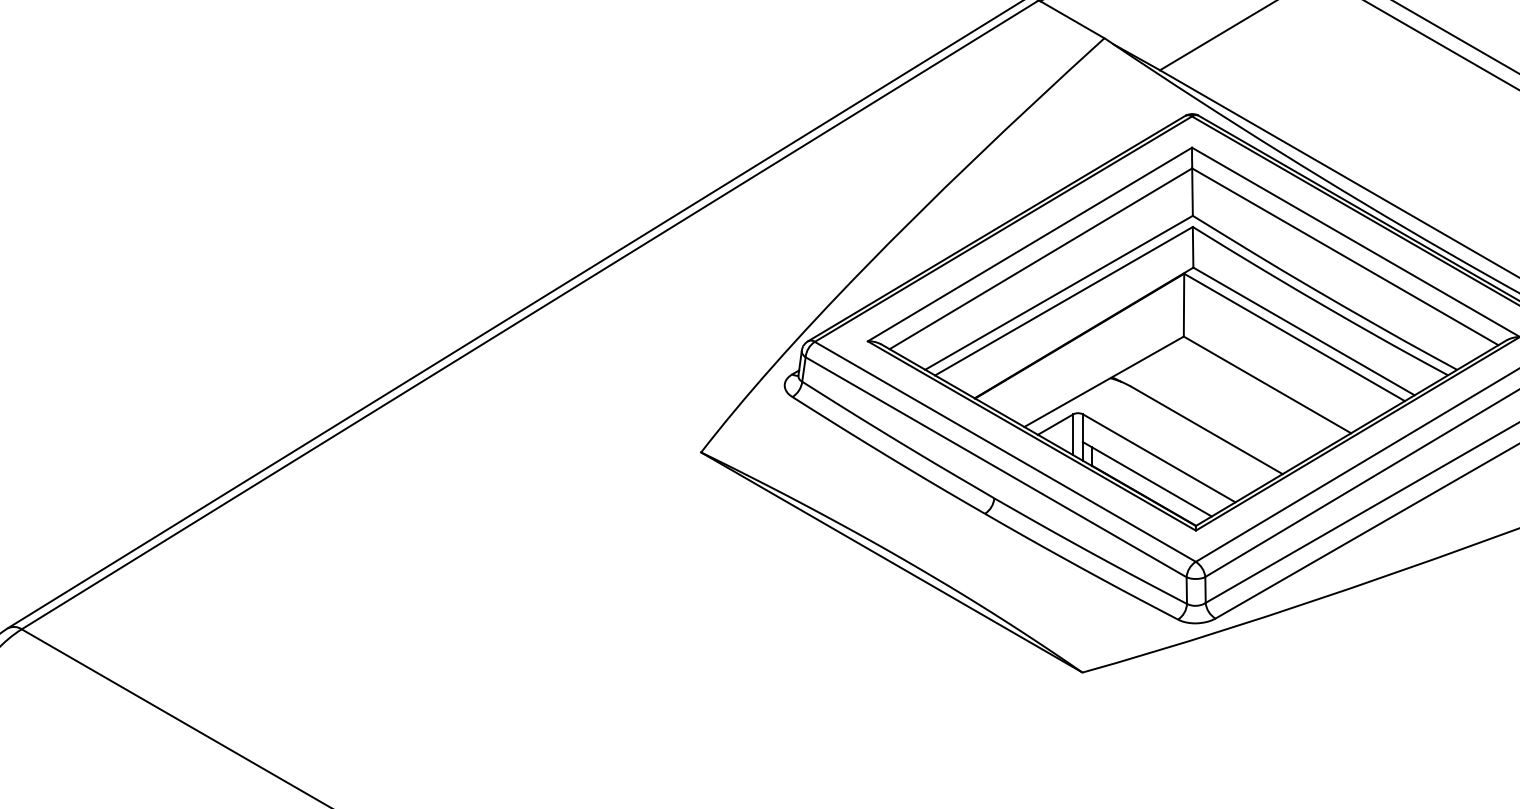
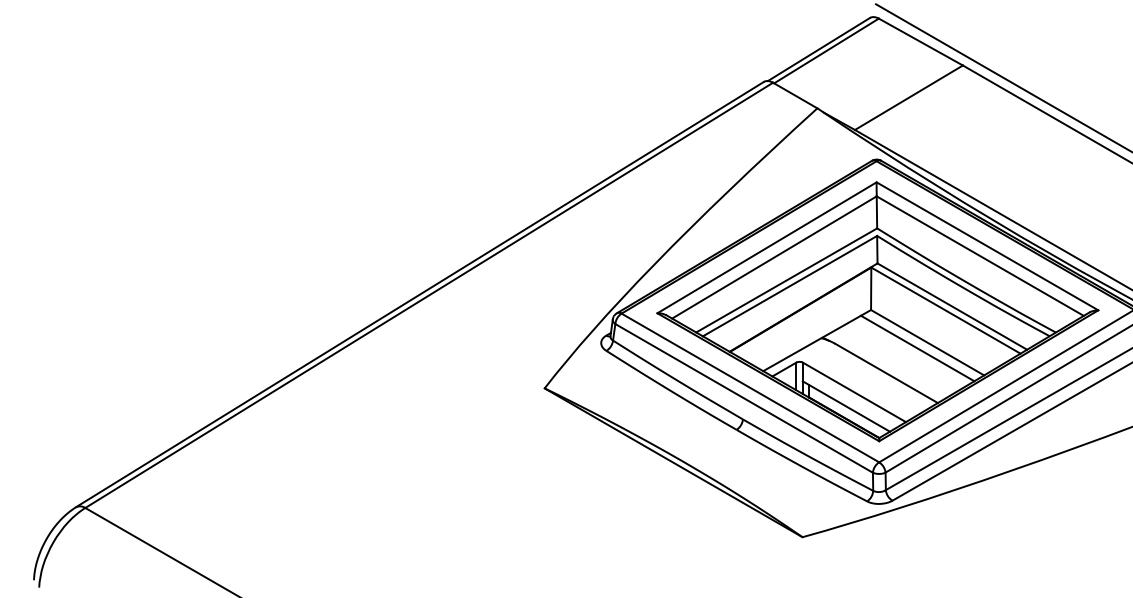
line: (1252, 393) -> (917, 348), added

